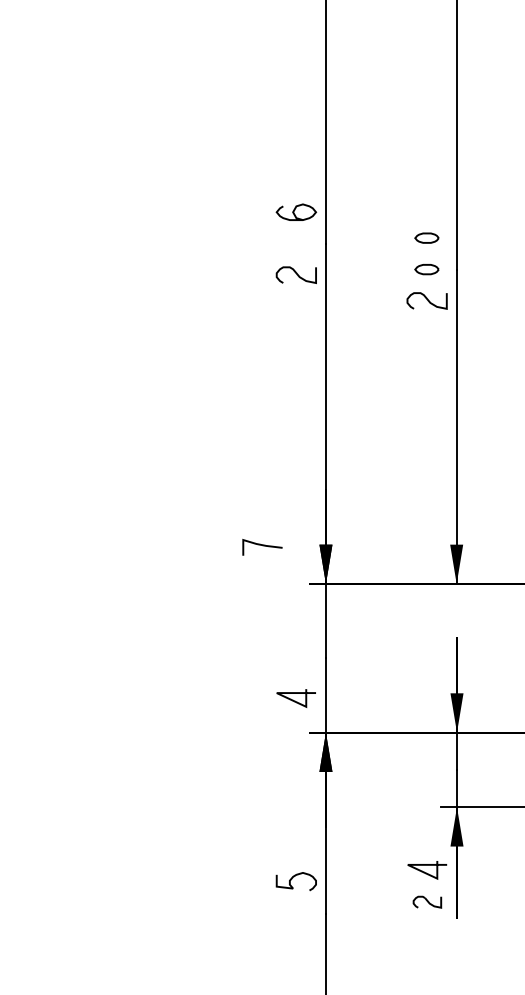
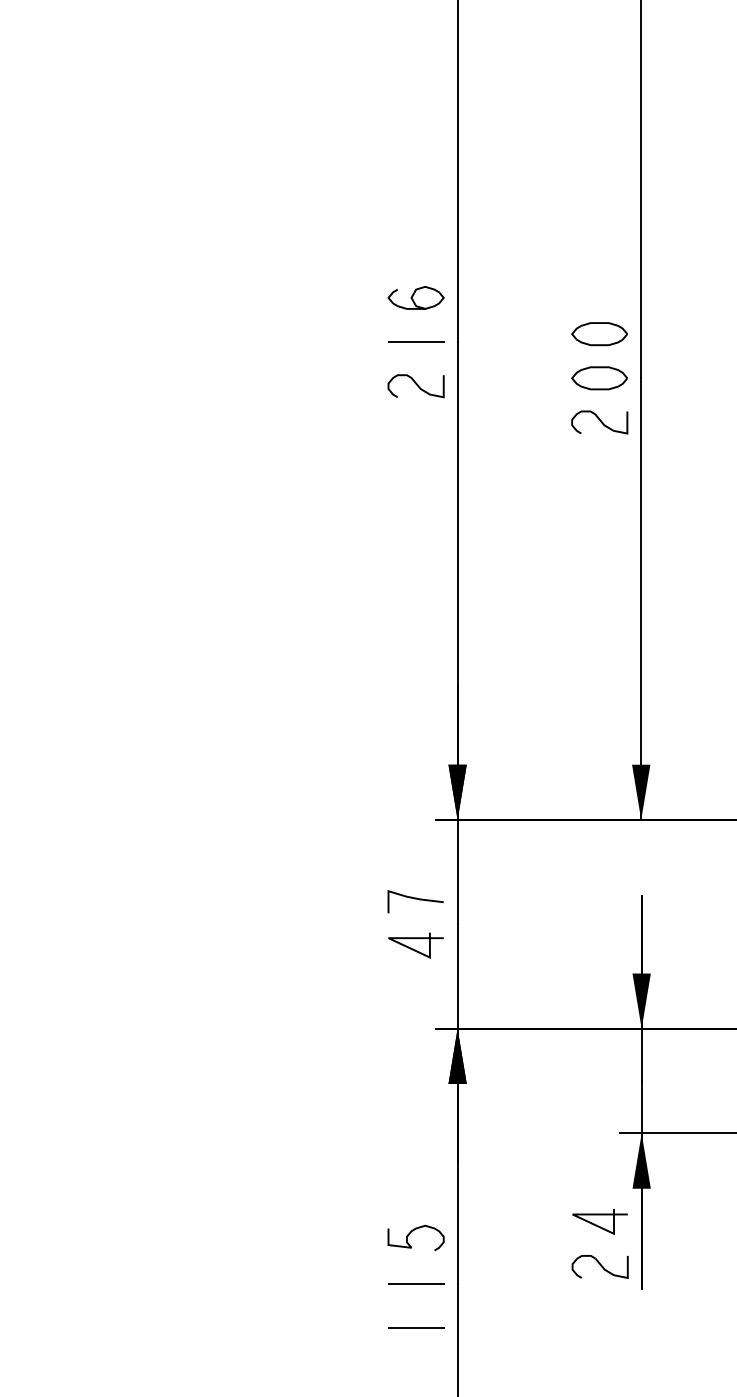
part: (426, 238) -> (599, 334), size x1.67
line: (295, 244) -> (415, 342), added
part: (426, 269) -> (599, 378), size x1.67
curve: (262, 545) -> (415, 899), moved
line: (294, 700) -> (413, 948), moved
part: (426, 901) -> (599, 1266), size x1.43
line: (295, 914) -> (415, 1283), added
line: (295, 945) -> (415, 1327), added

